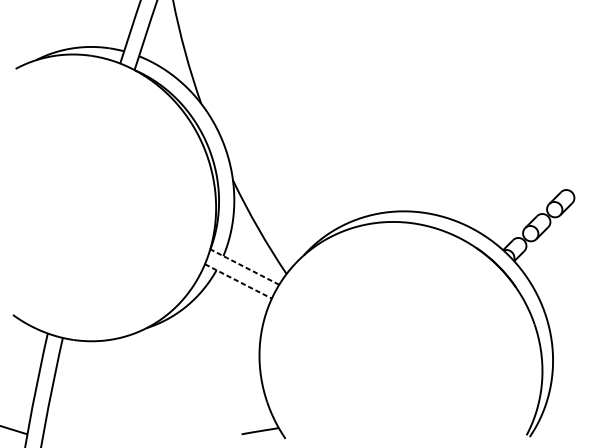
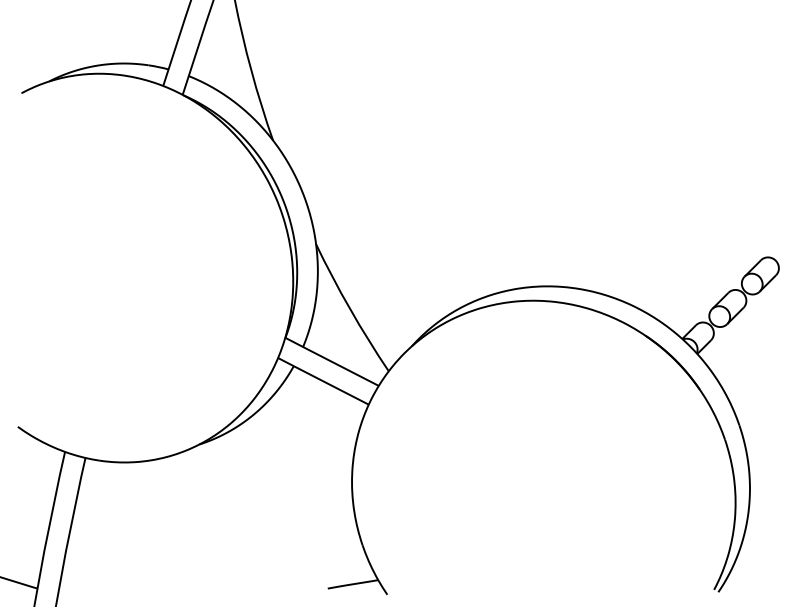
line: (243, 266) -> (330, 361), dashed -> solid
line: (237, 281) -> (322, 381), dashed -> solid

